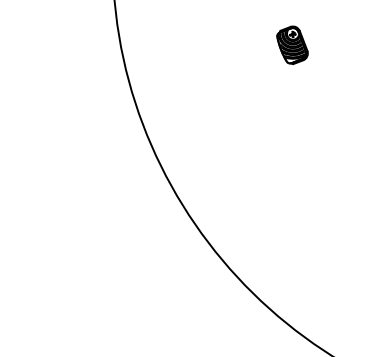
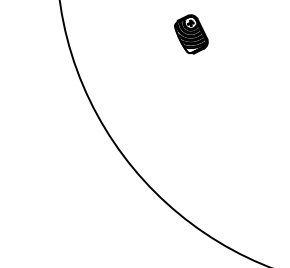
part: (292, 45) -> (191, 34), size x1.43

